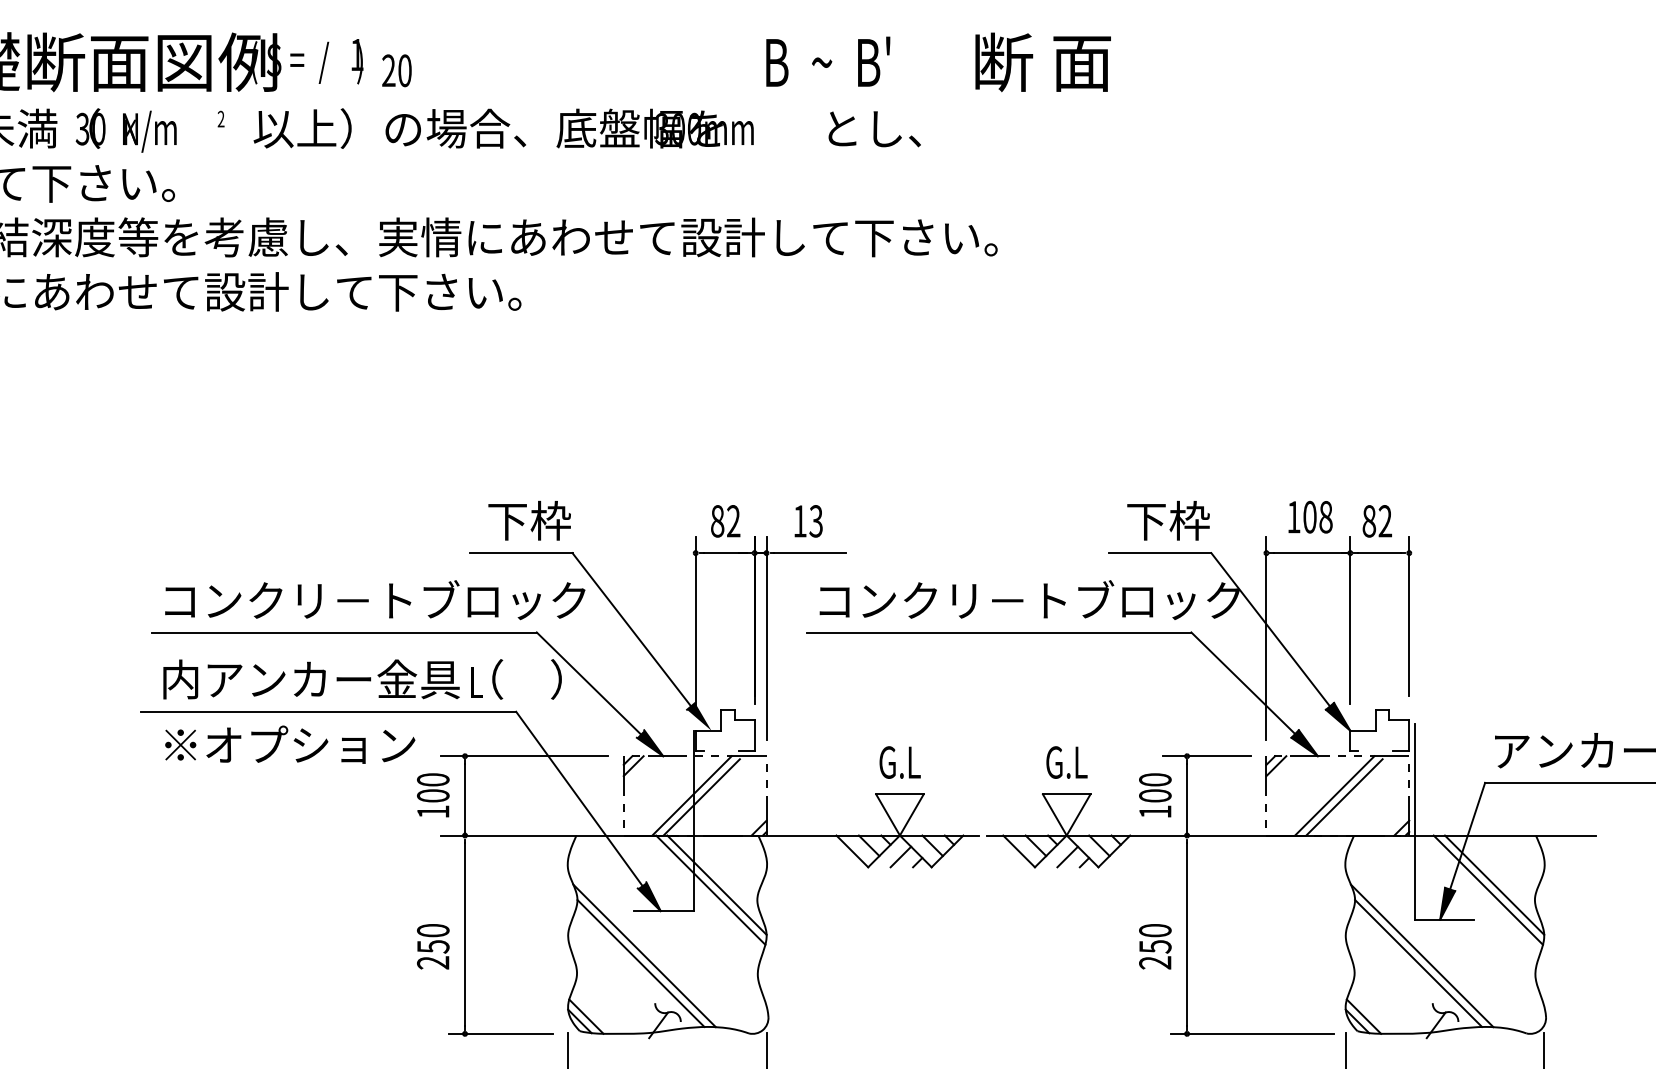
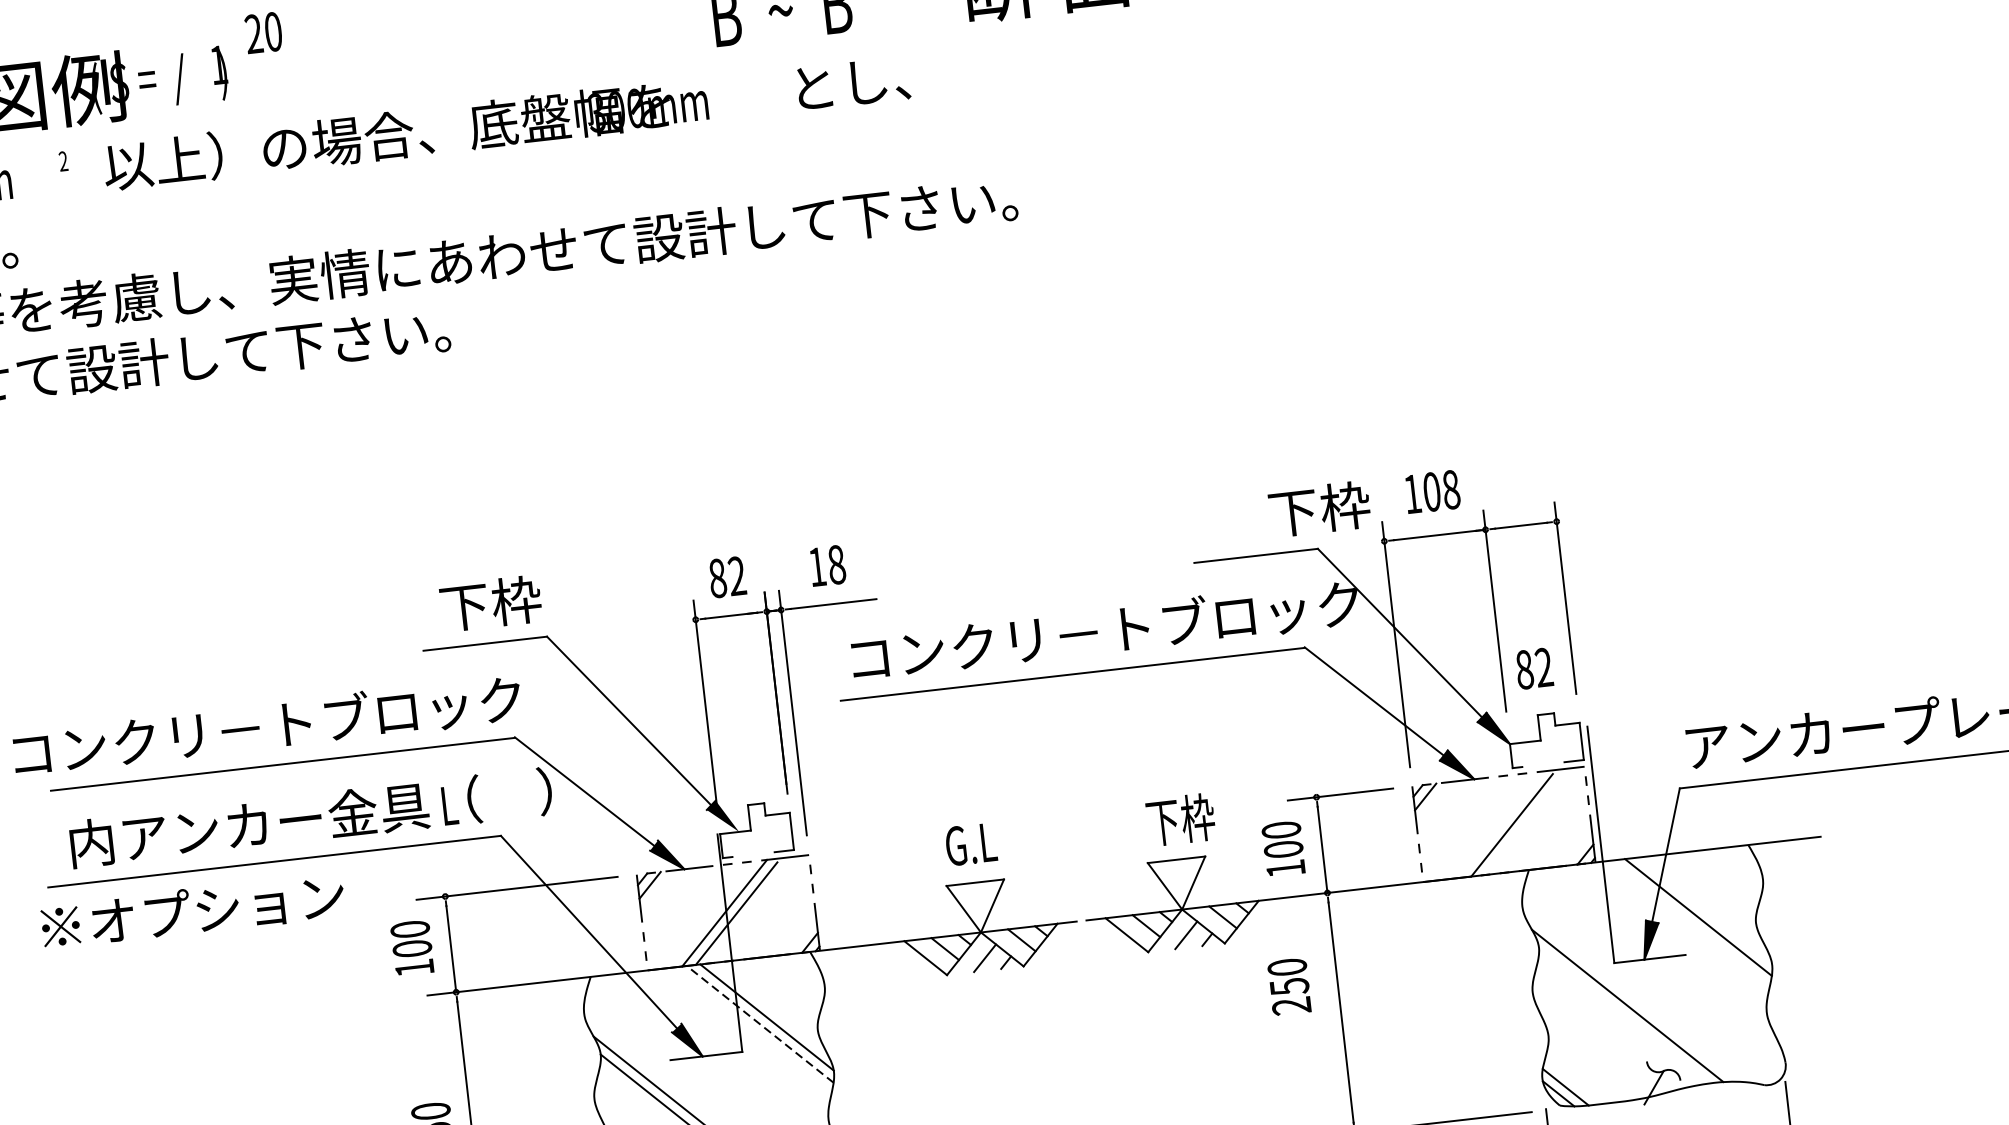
text: (396, 70) -> (263, 32), moved
text: (1168, 520) -> (1319, 508), moved
text: (815, 521) -> (835, 565), 13 -> 18
text: (1376, 521) -> (1533, 669), moved
text: (375, 600) -> (267, 726), moved
text: (290, 744) -> (193, 910), moved
text: (1073, 761) -> (1180, 819), G.L -> 下枠
line: (1334, 795) -> (1499, 824), removed
line: (1494, 884) -> (1705, 909), removed
line: (710, 889) -> (759, 1023), solid -> dashed
text: (1155, 946) -> (1289, 986), moved
line: (1418, 963) -> (1624, 1015), removed

